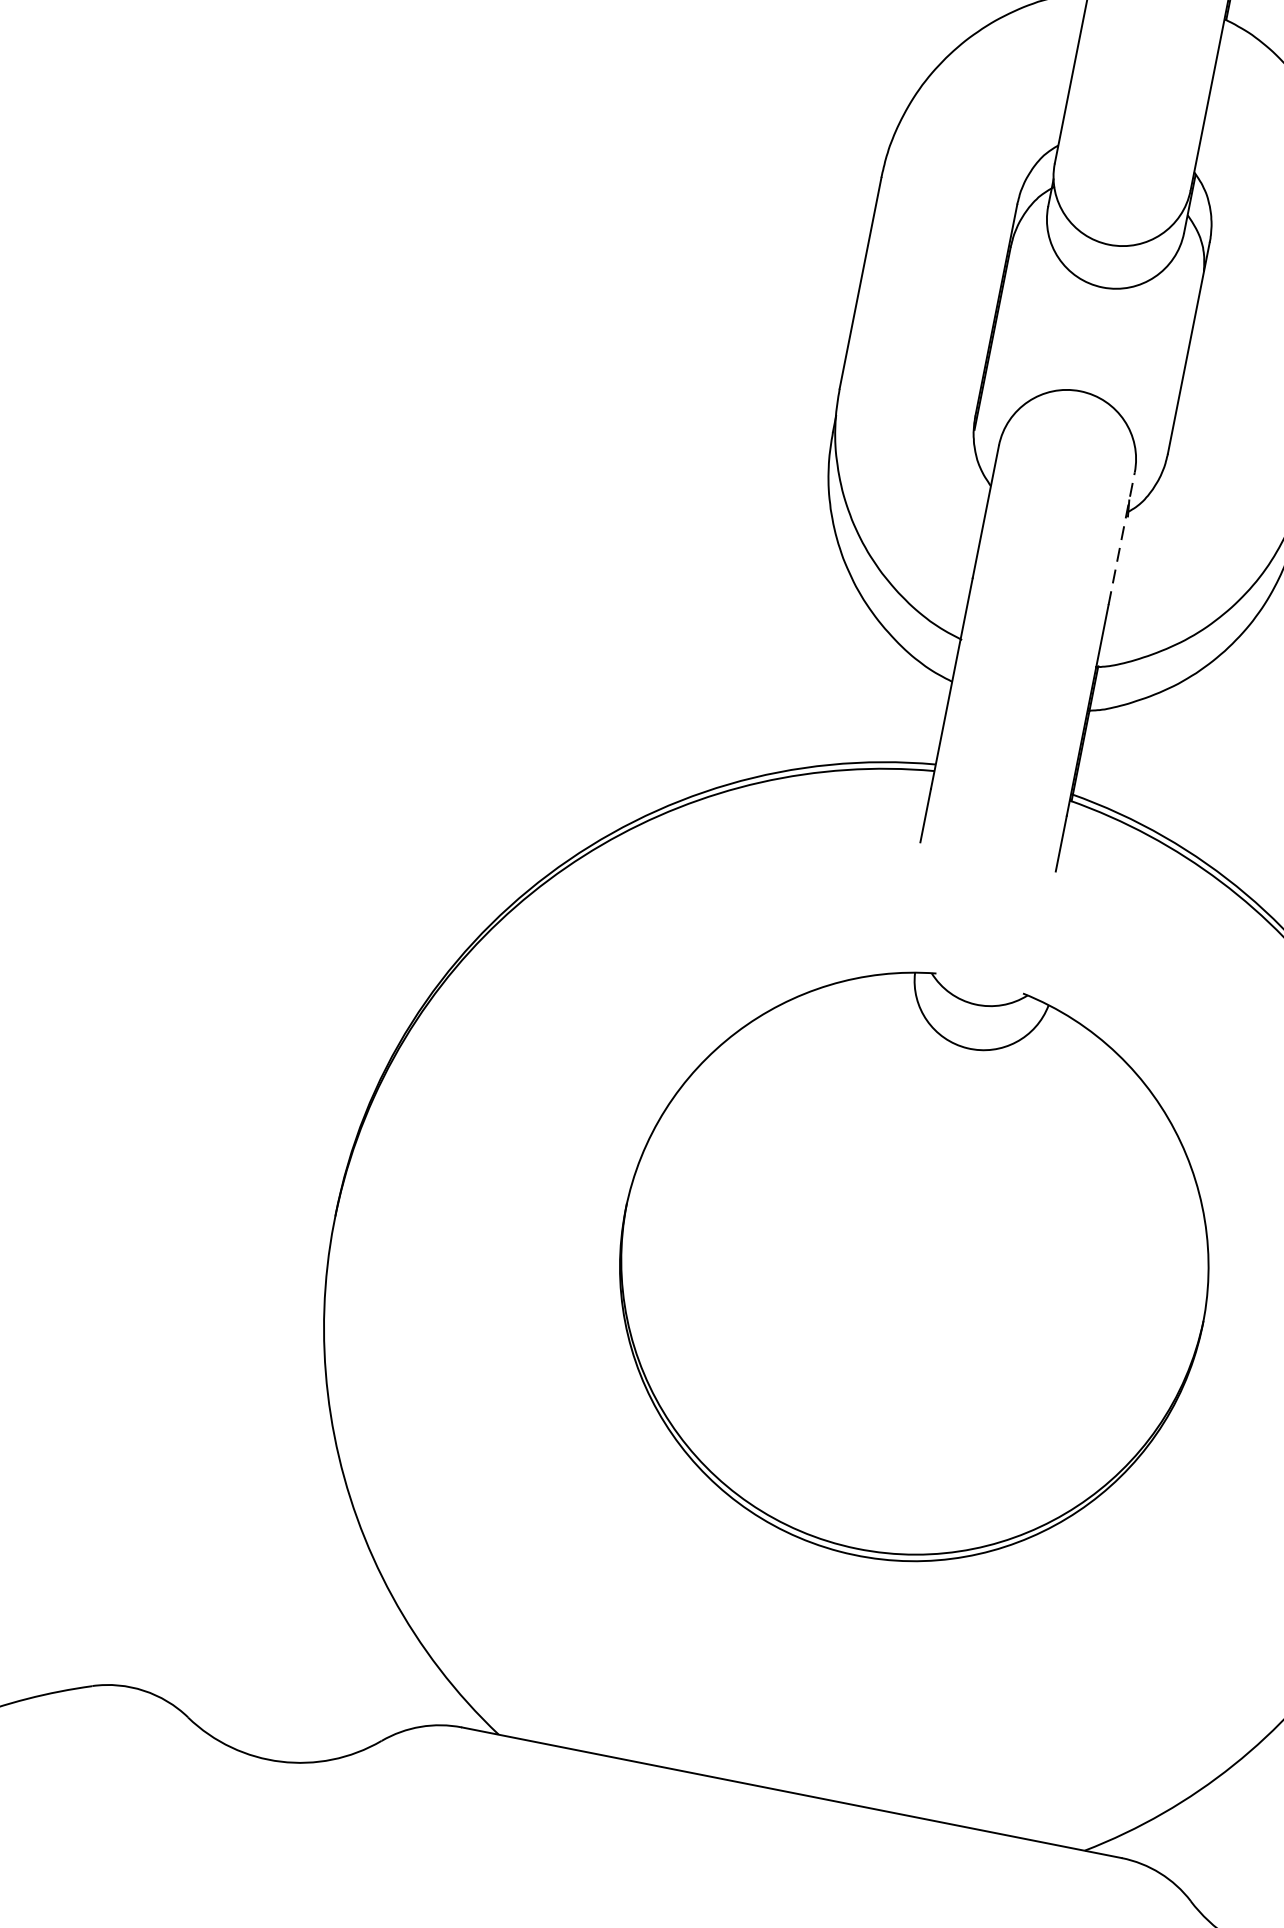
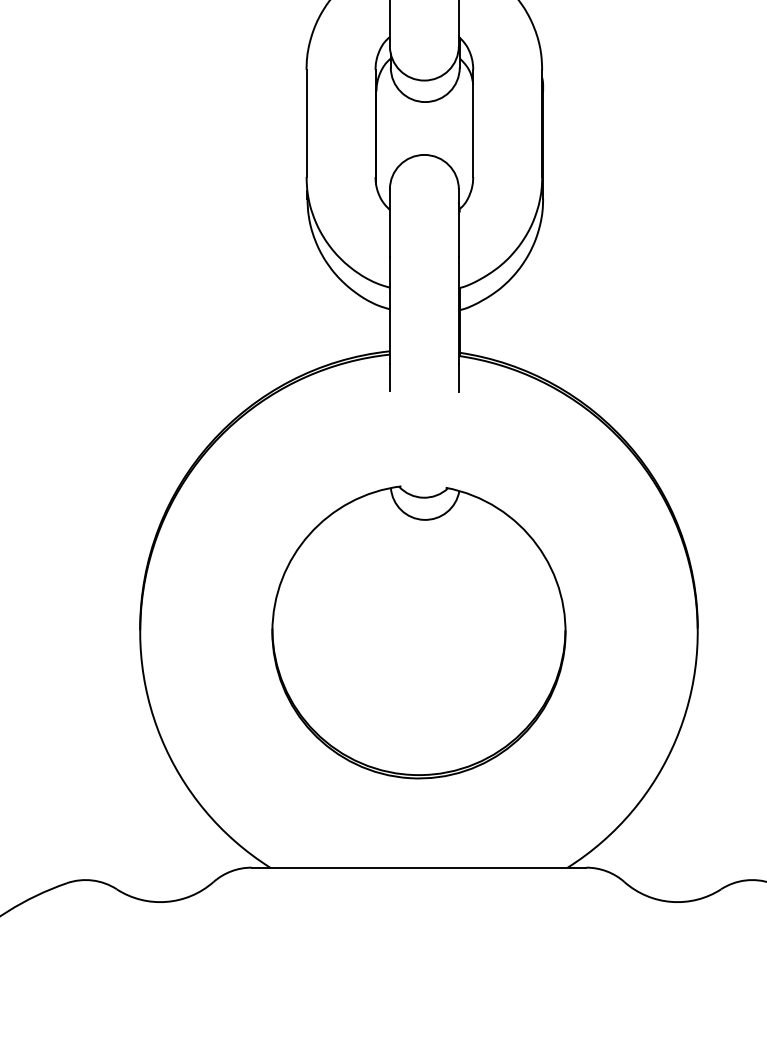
line: (1120, 539) -> (458, 223), dashed -> solid
part: (913, 1267) -> (418, 632), moved

